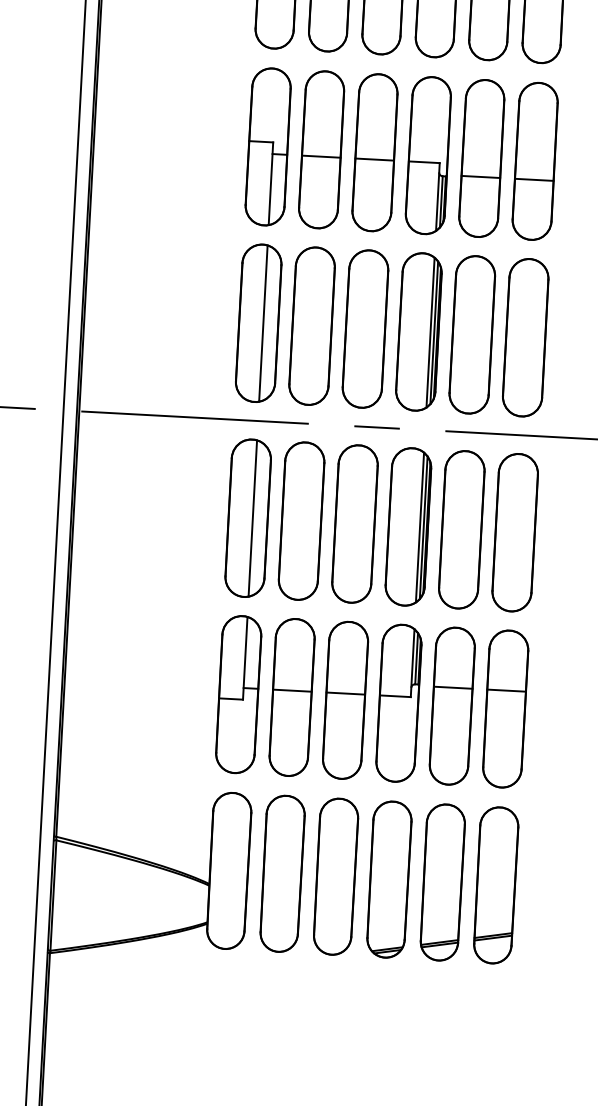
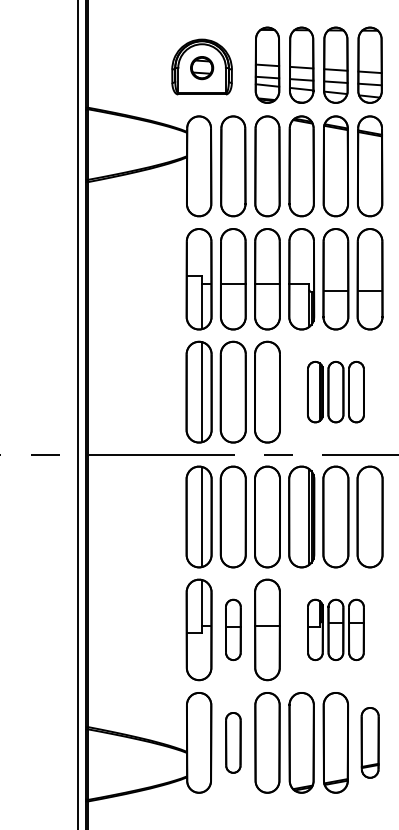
part: (471, 333) -> (335, 391), size x0.6
part: (292, 696) -> (233, 629), size x0.6
part: (451, 705) -> (335, 629), size x0.6
part: (282, 873) -> (233, 742), size x0.6
part: (496, 884) -> (370, 742), size x0.7

